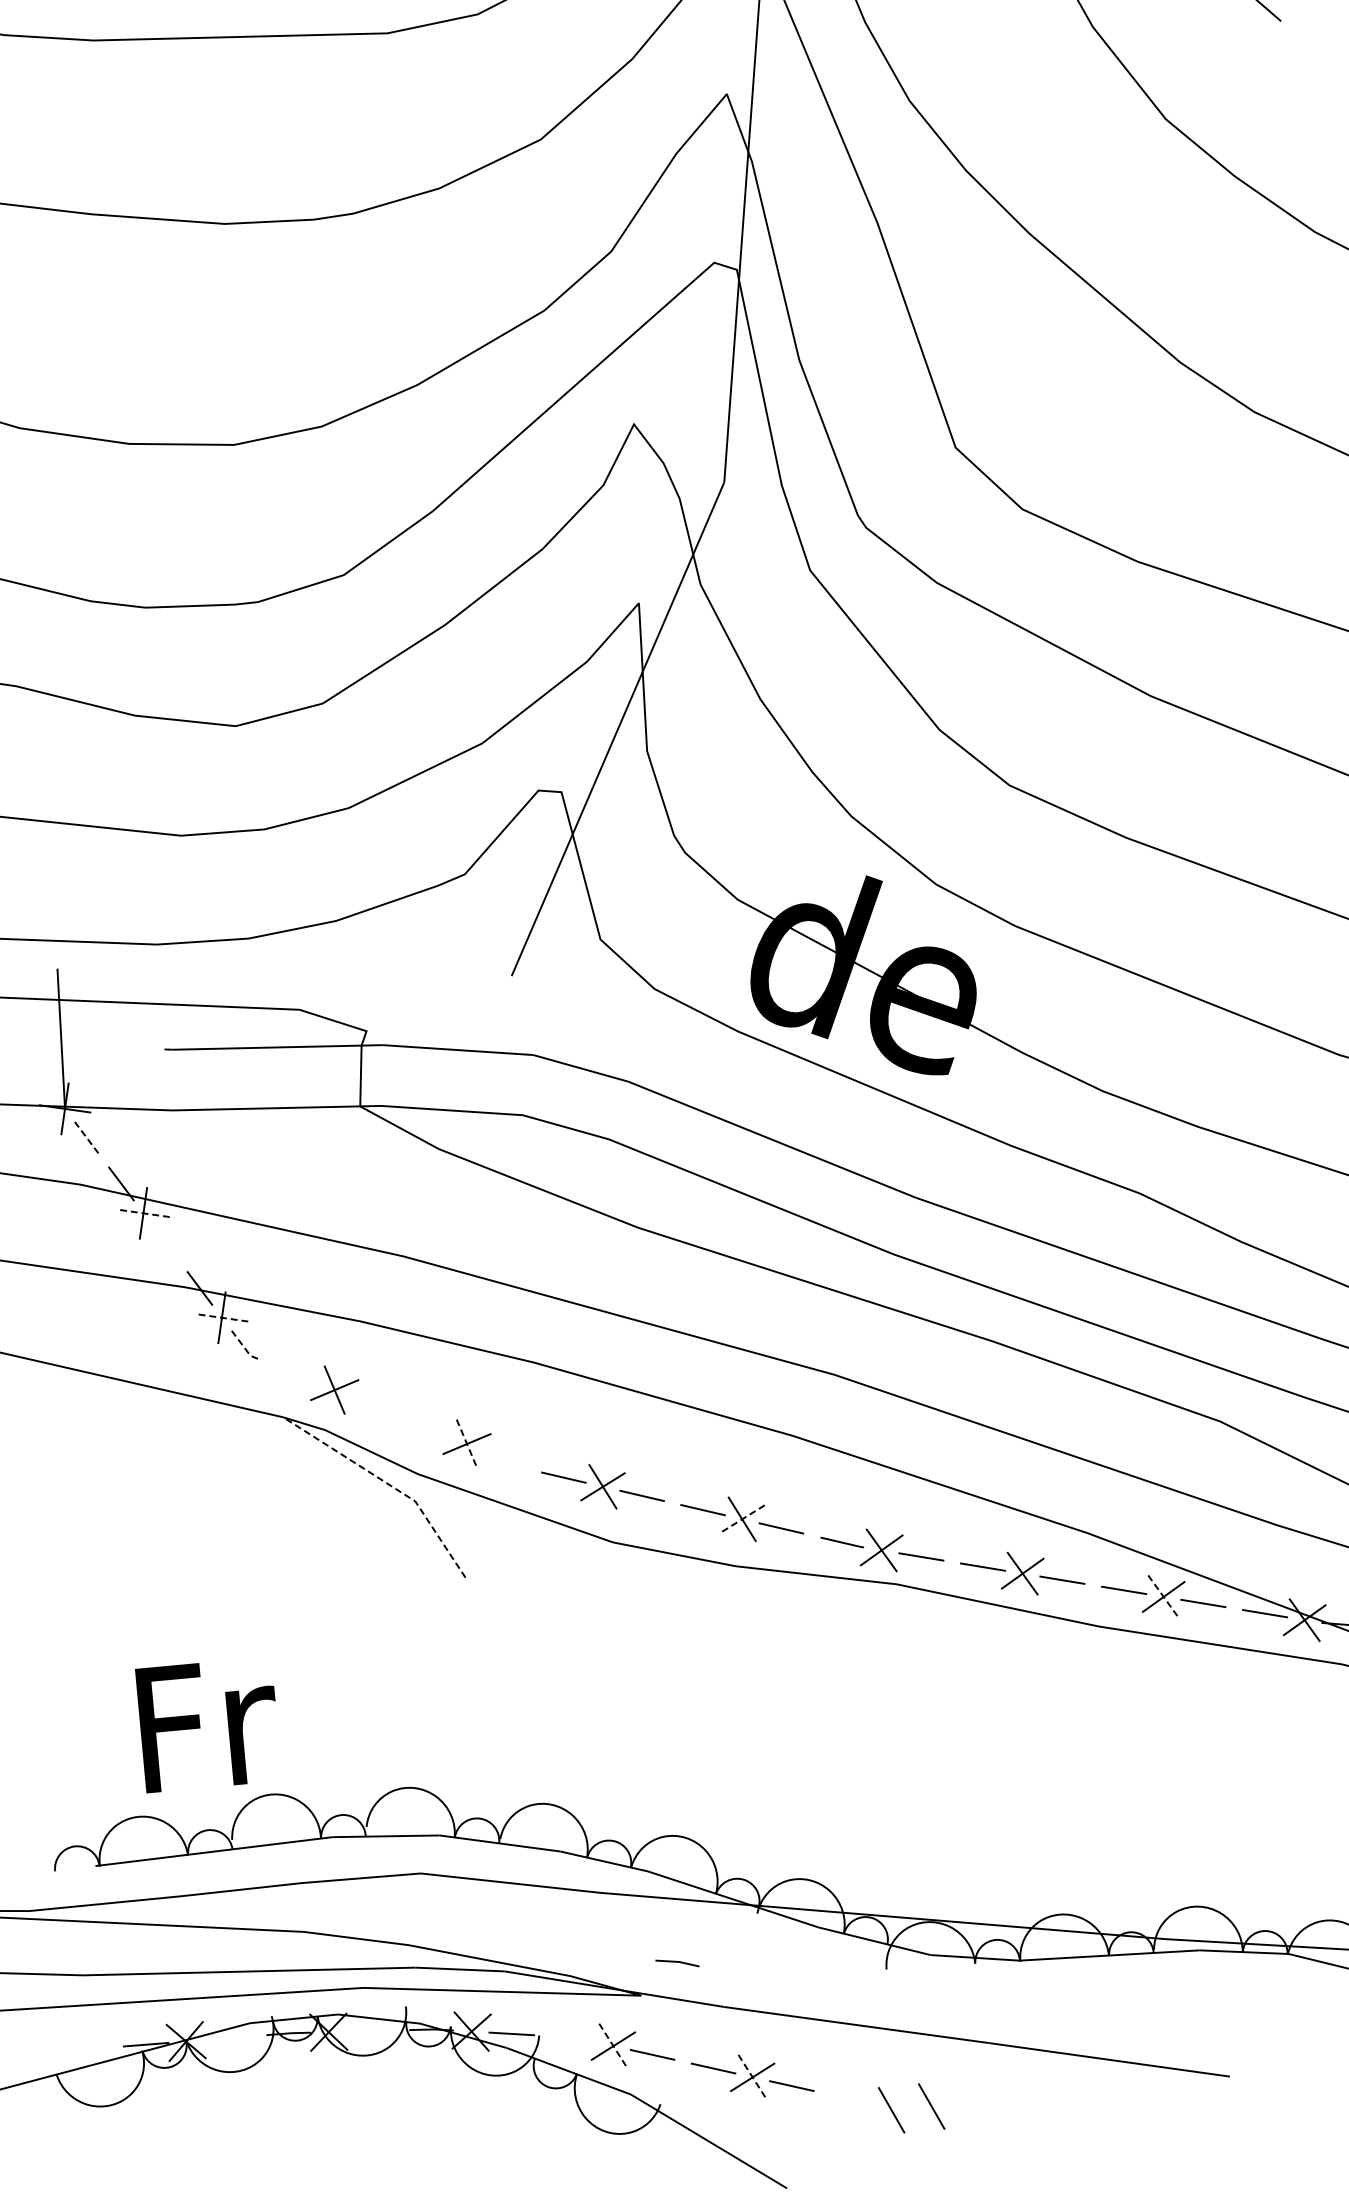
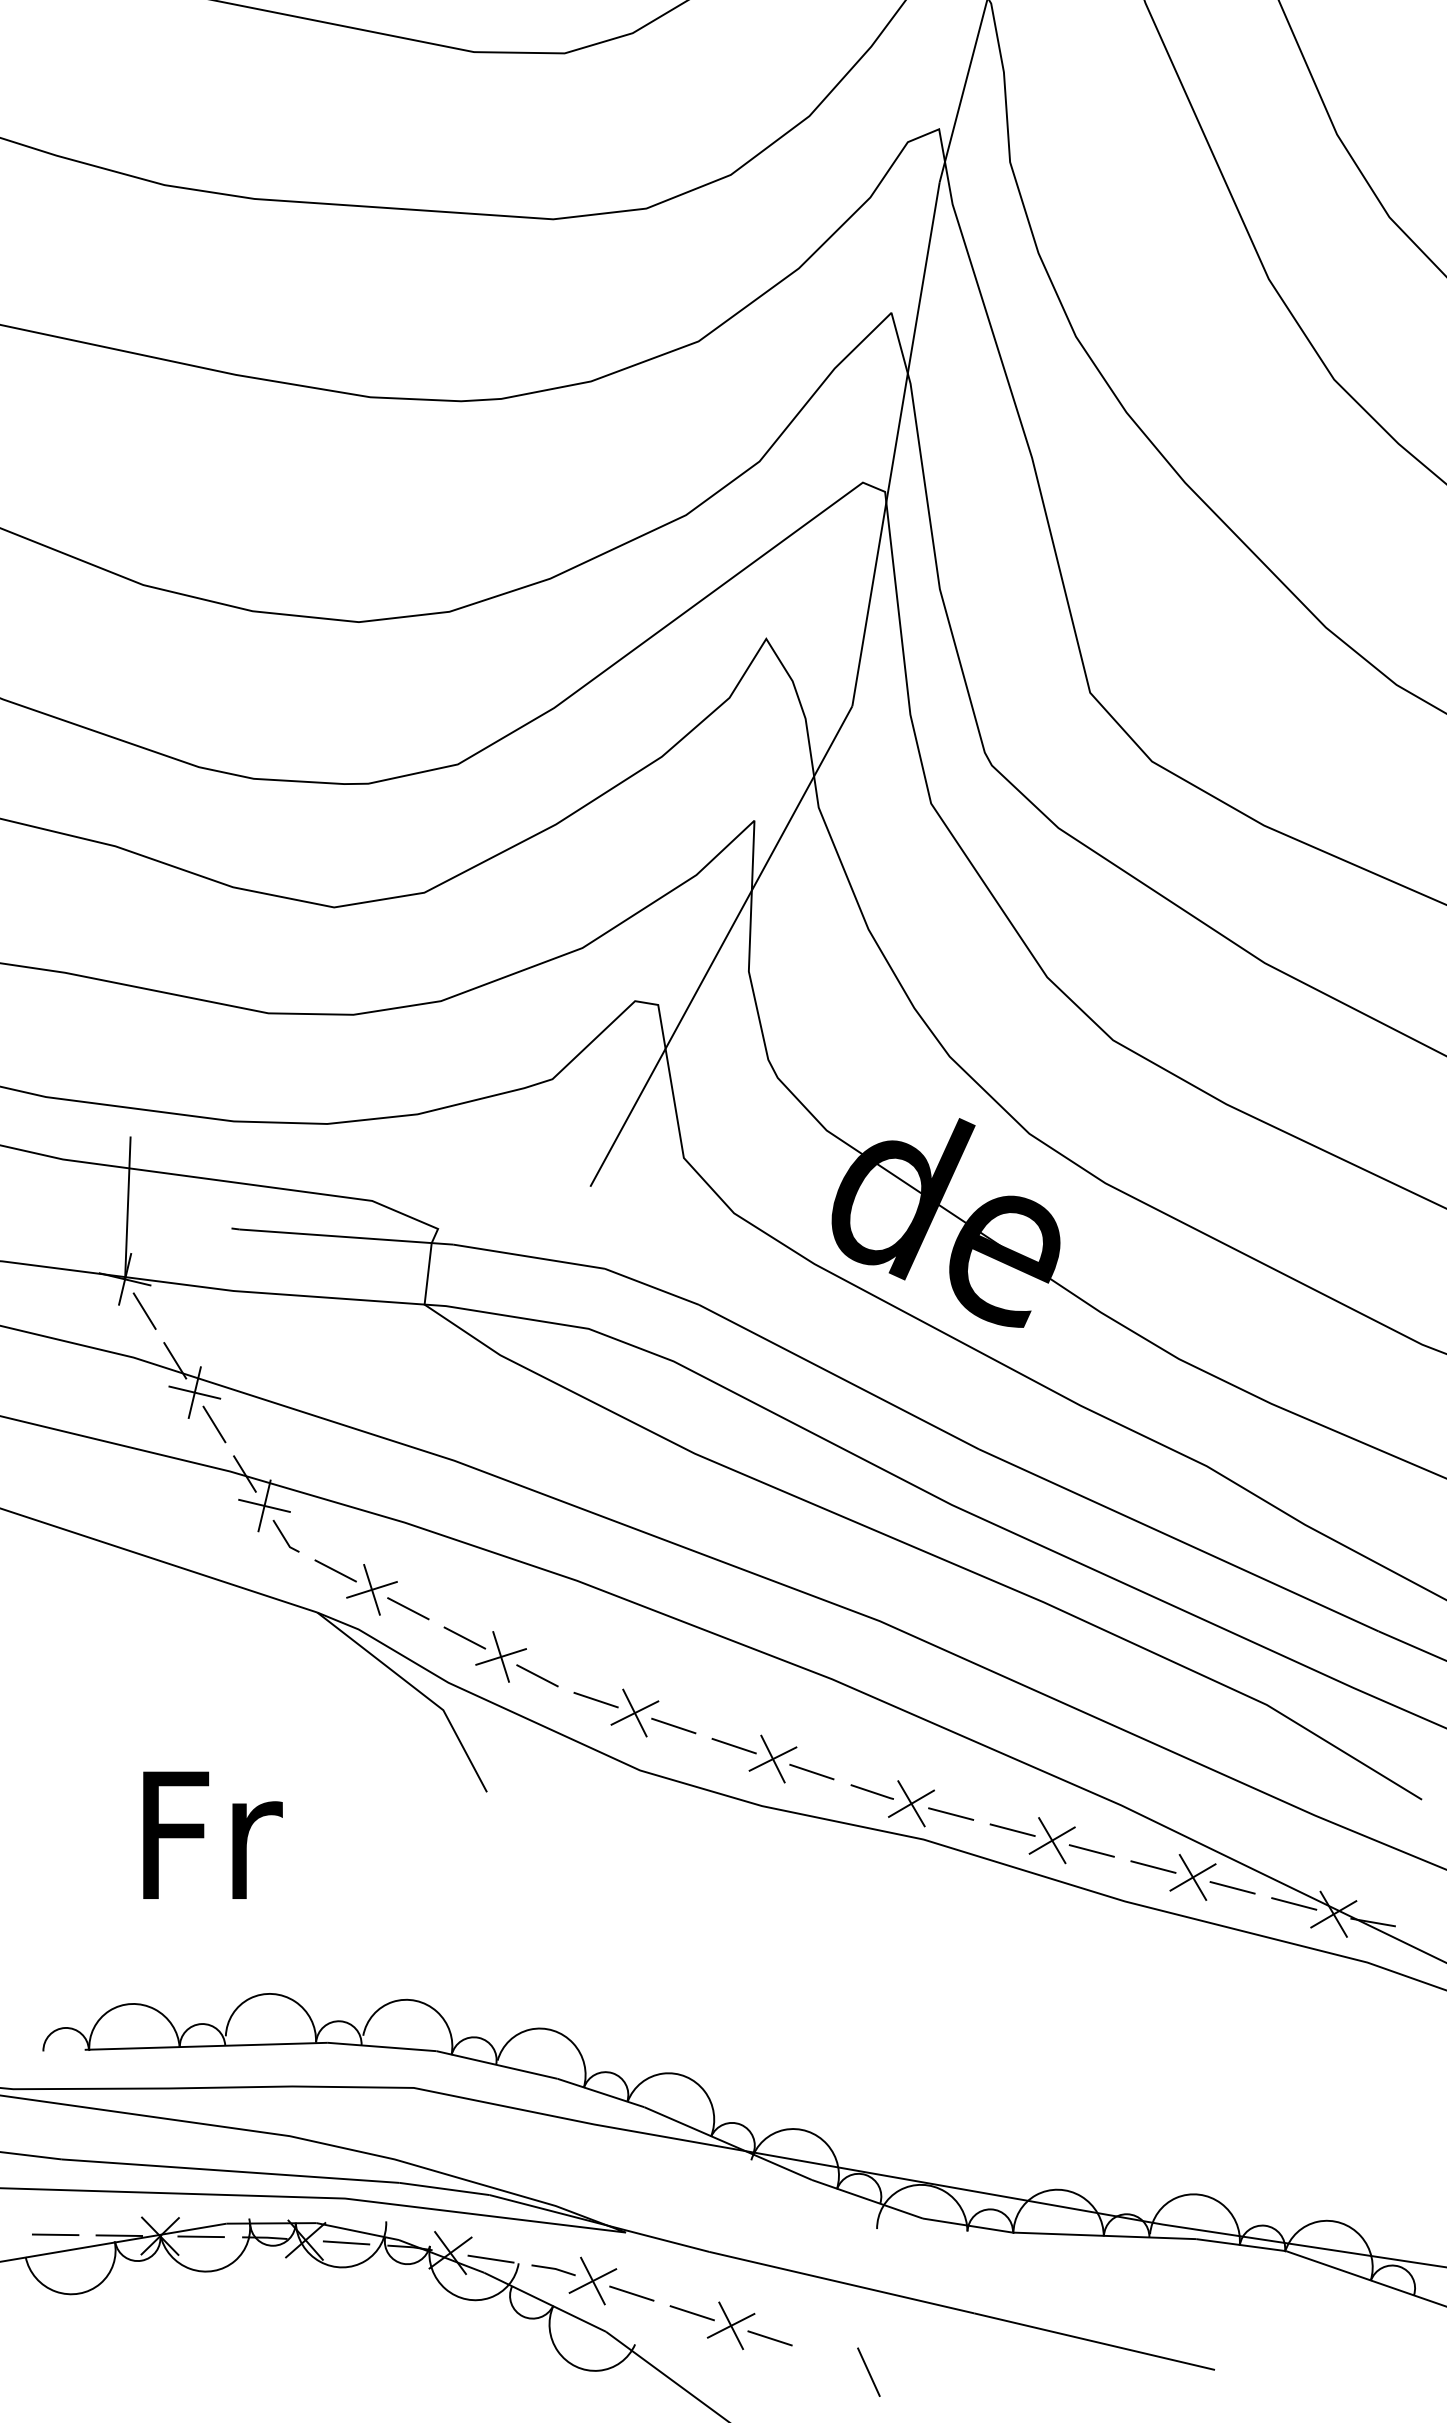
line: (86, 1138) -> (144, 1311), dashed -> solid
line: (143, 1213) -> (194, 1392), dashed -> solid
line: (165, 1242) -> (214, 1424), added
line: (221, 1317) -> (264, 1505), dashed -> solid
line: (244, 1347) -> (284, 1538), dashed -> solid
line: (297, 1374) -> (335, 1570), added
line: (372, 1405) -> (408, 1608), added
line: (429, 1428) -> (464, 1637), added
line: (467, 1444) -> (501, 1657), dashed -> solid
line: (504, 1458) -> (537, 1675), added
line: (388, 1484) -> (417, 1690), dashed -> solid
line: (741, 1519) -> (772, 1759), dashed -> solid
line: (1164, 1596) -> (1193, 1877), dashed -> solid
text: (208, 1724) -> (212, 1834), moved
line: (677, 1962) -> (553, 2269), moved
line: (368, 2030) -> (346, 2242), added
line: (225, 2038) -> (200, 2236), added
line: (614, 2046) -> (593, 2281), dashed -> solid
line: (83, 2049) -> (55, 2234), added
line: (753, 2077) -> (731, 2326), dashed -> solid
line: (931, 2105) -> (909, 2371), removed

